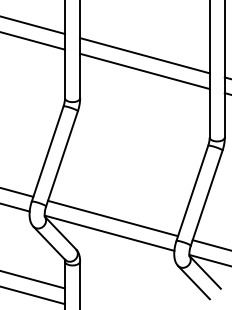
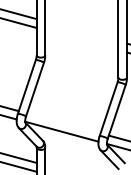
line: (144, 55) -> (81, 31), removed
line: (144, 71) -> (81, 40), removed
line: (112, 218) -> (63, 123), removed

